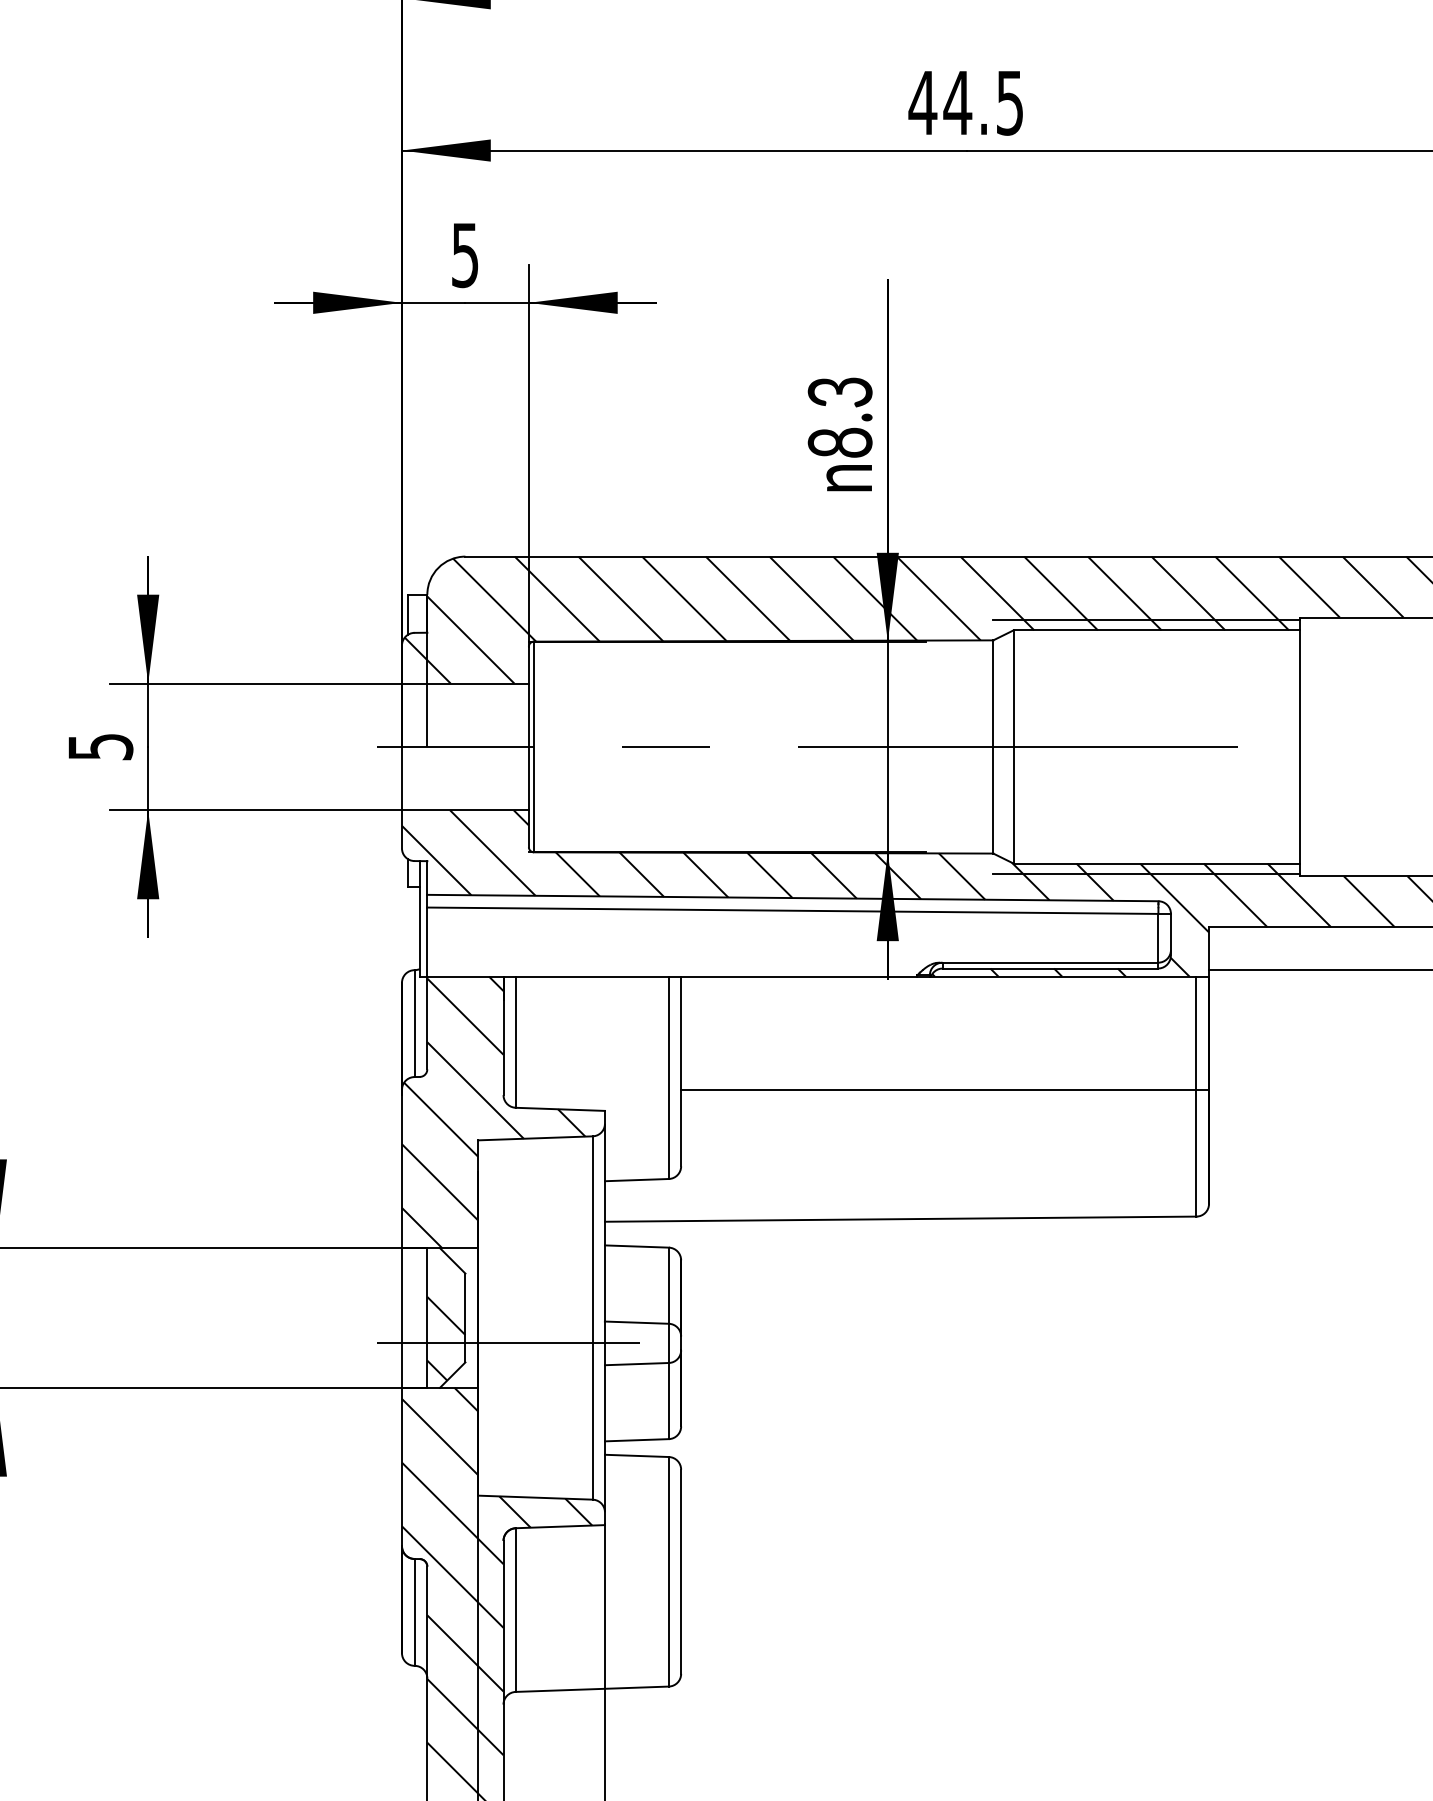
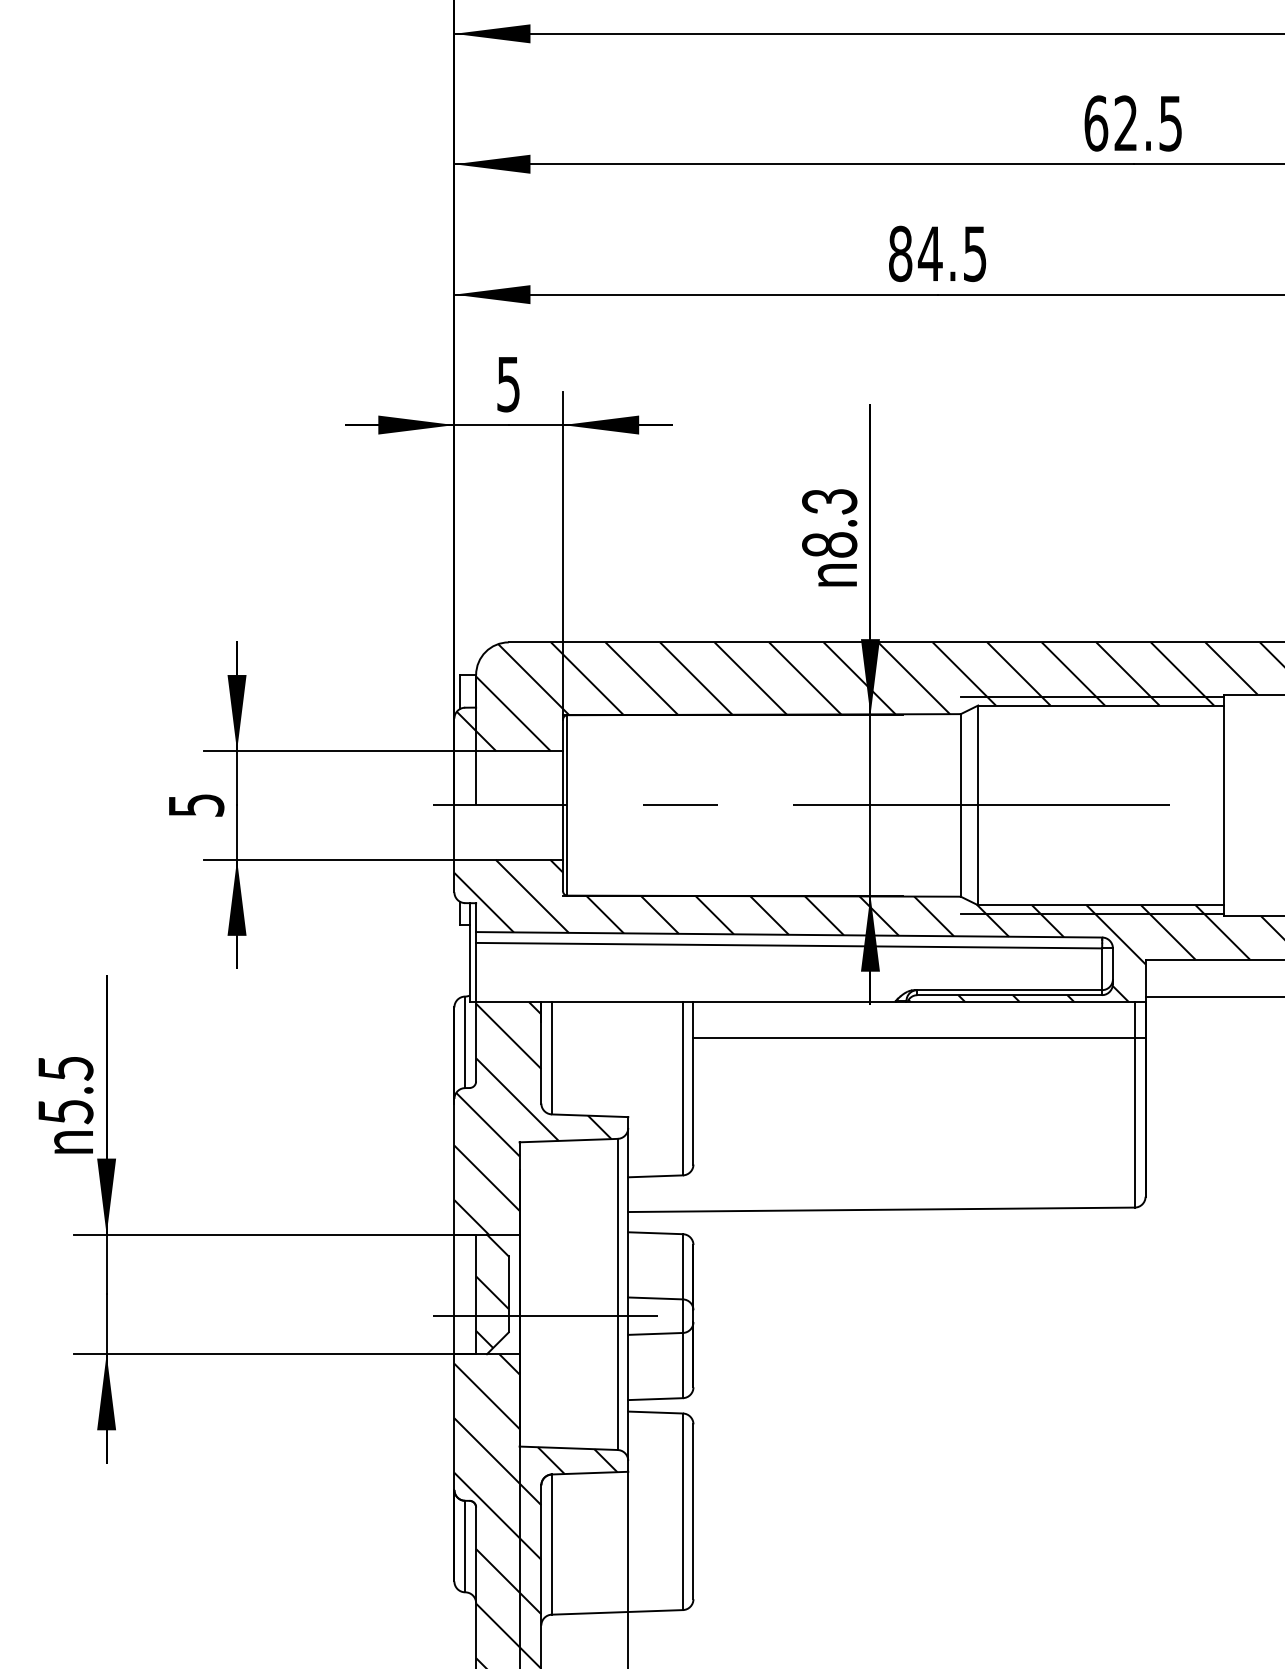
text: (922, 102) -> (900, 253), 44.5 -> 84.5
line: (945, 1089) -> (919, 1037), moved

